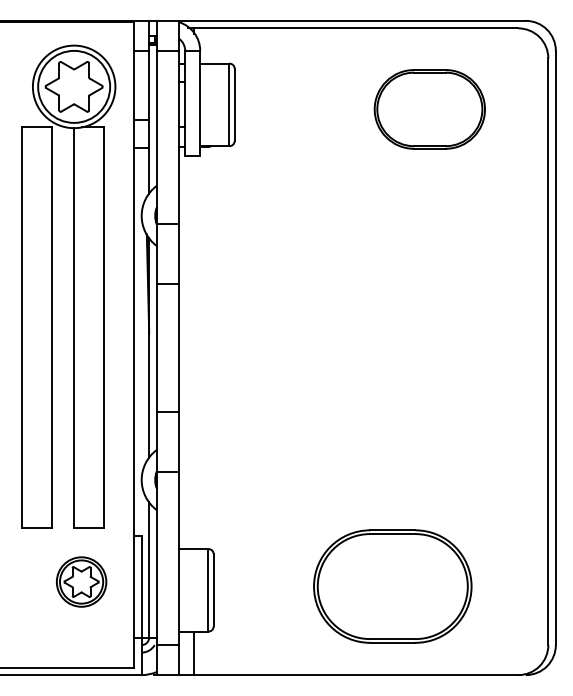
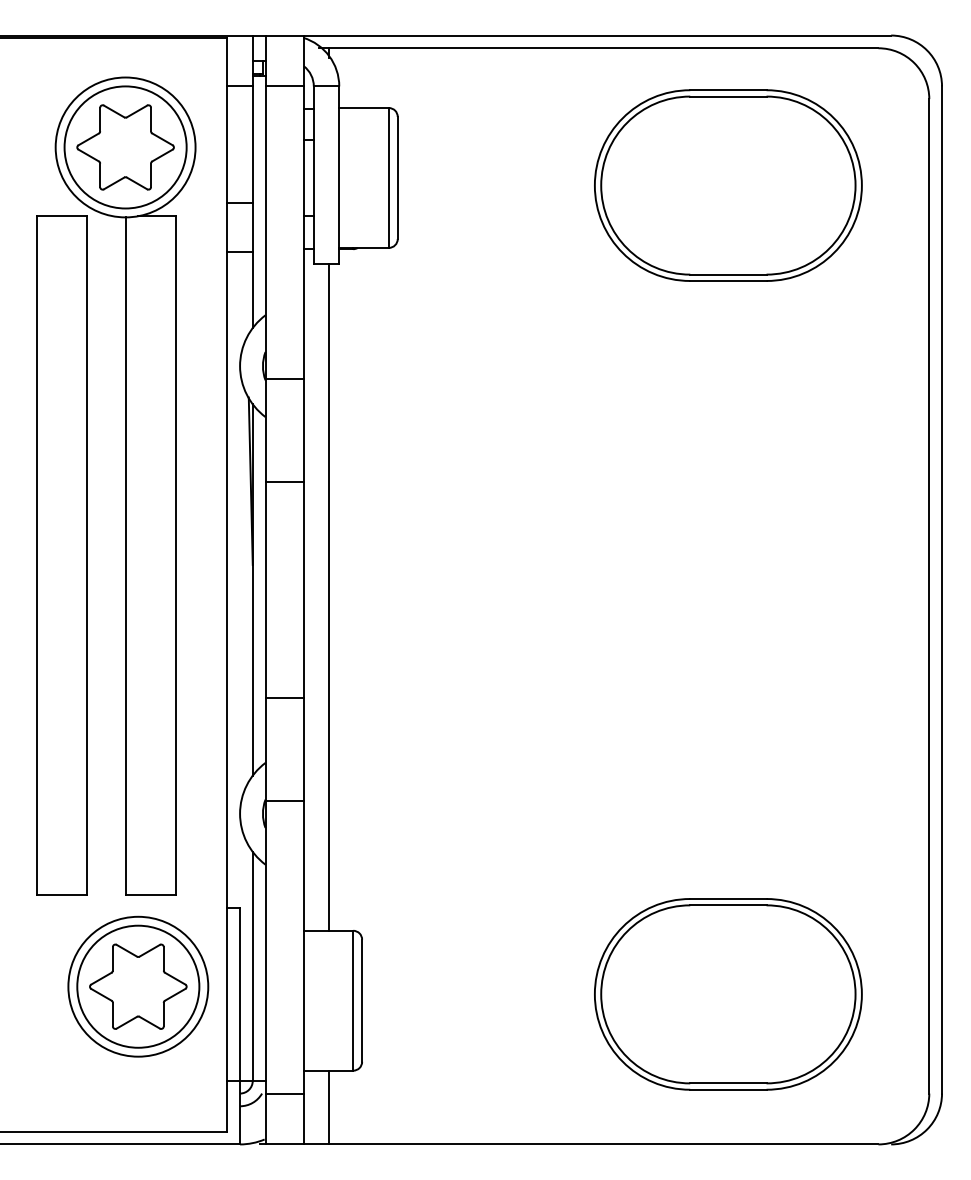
part: (429, 109) -> (727, 185), size x1.43
line: (194, 352) -> (329, 597), added
part: (81, 581) -> (138, 985), size x1.67
part: (392, 586) -> (727, 994), moved

